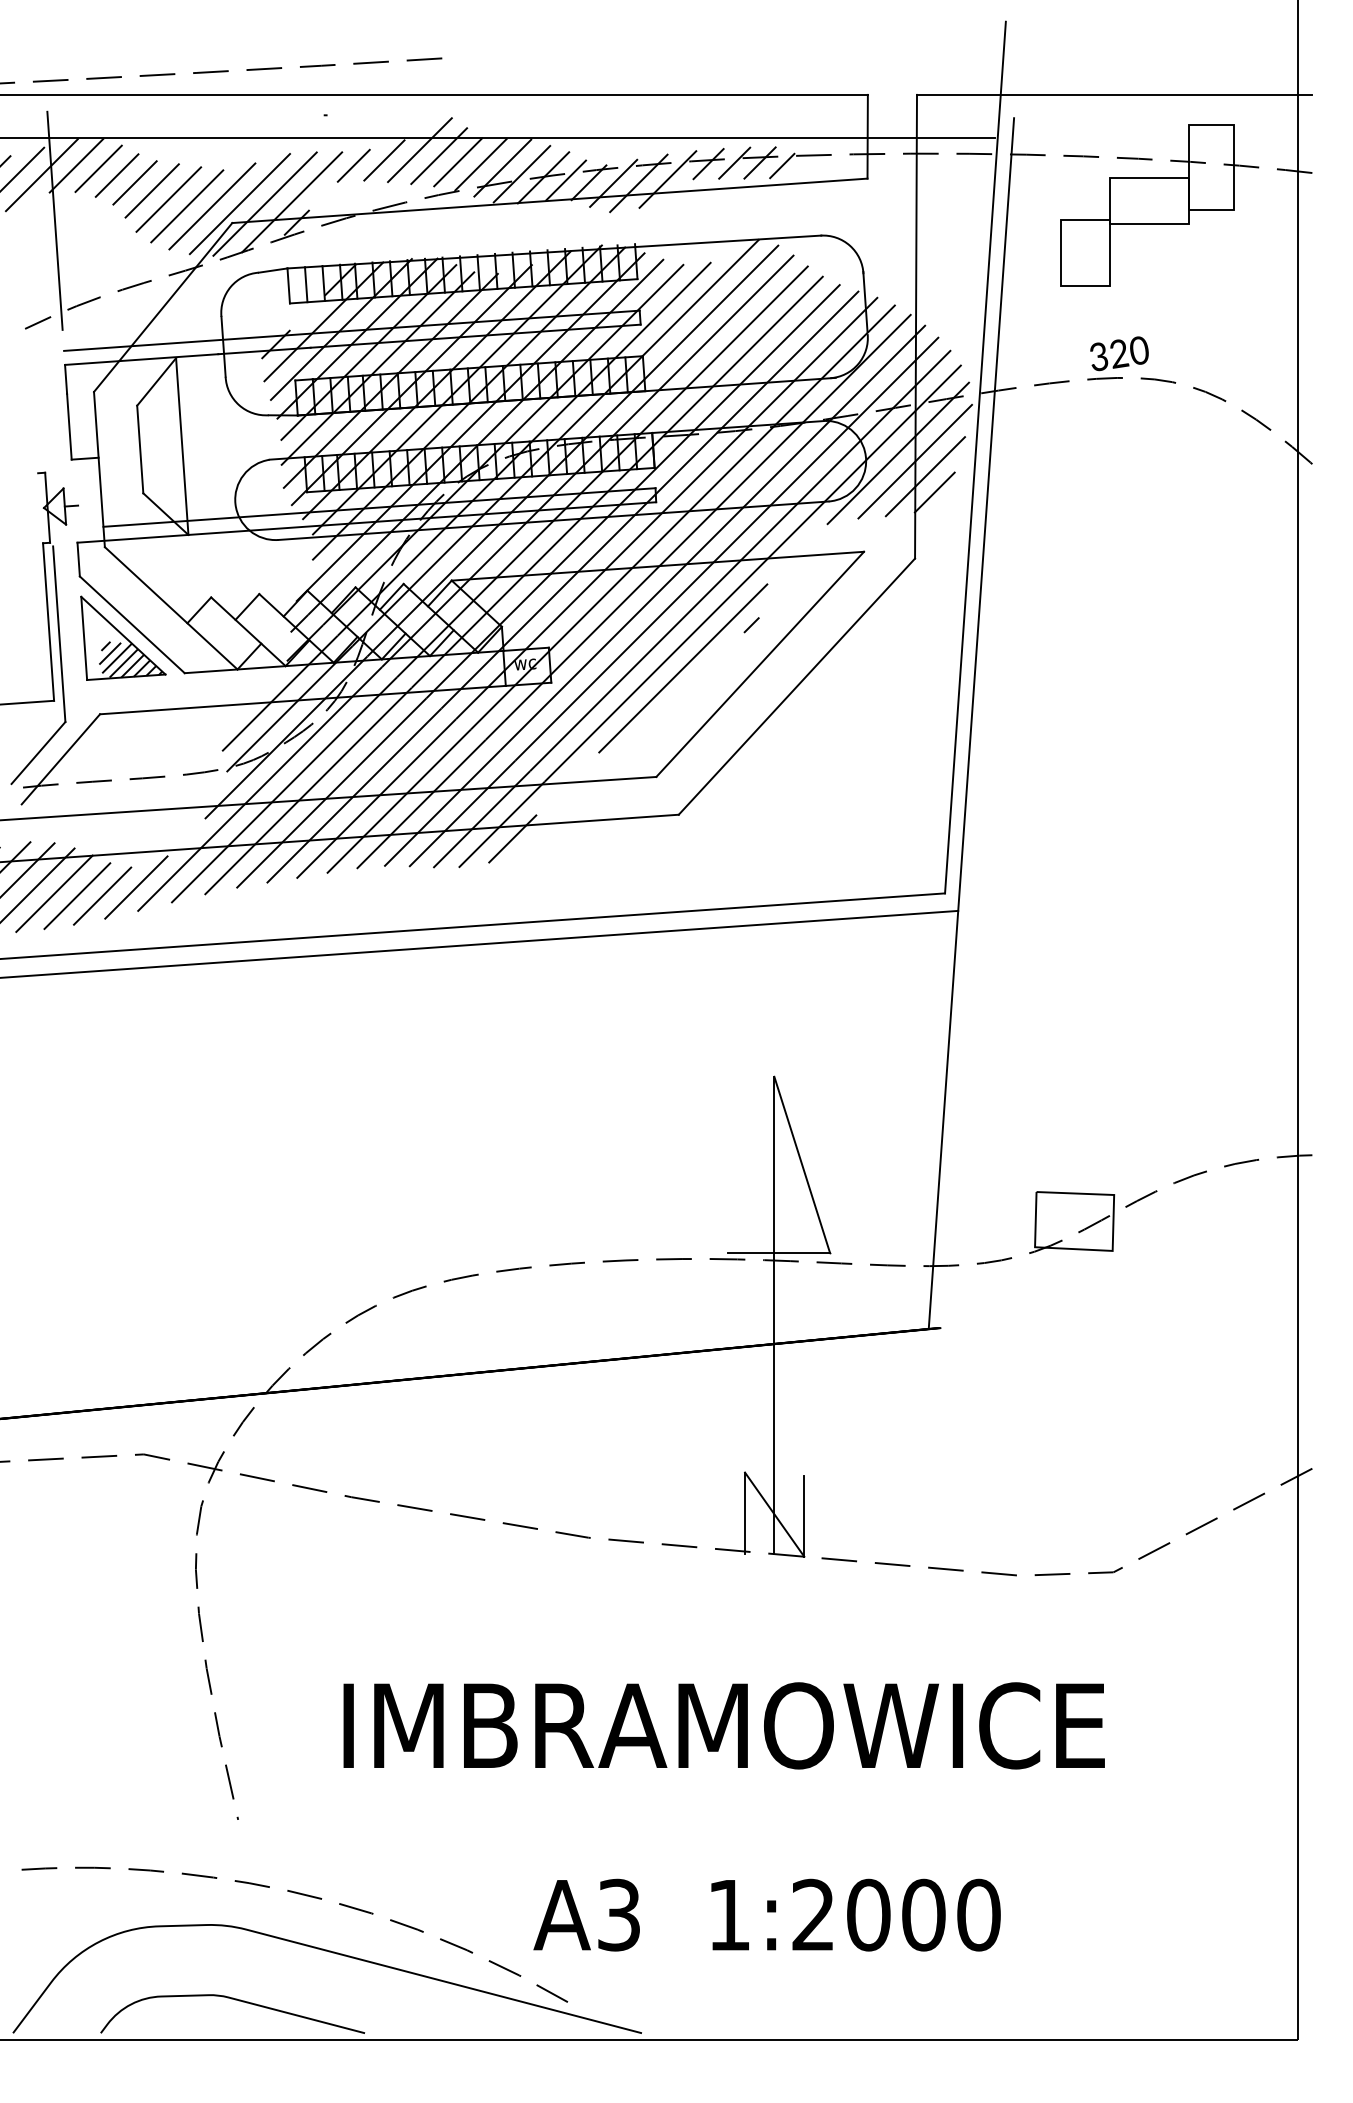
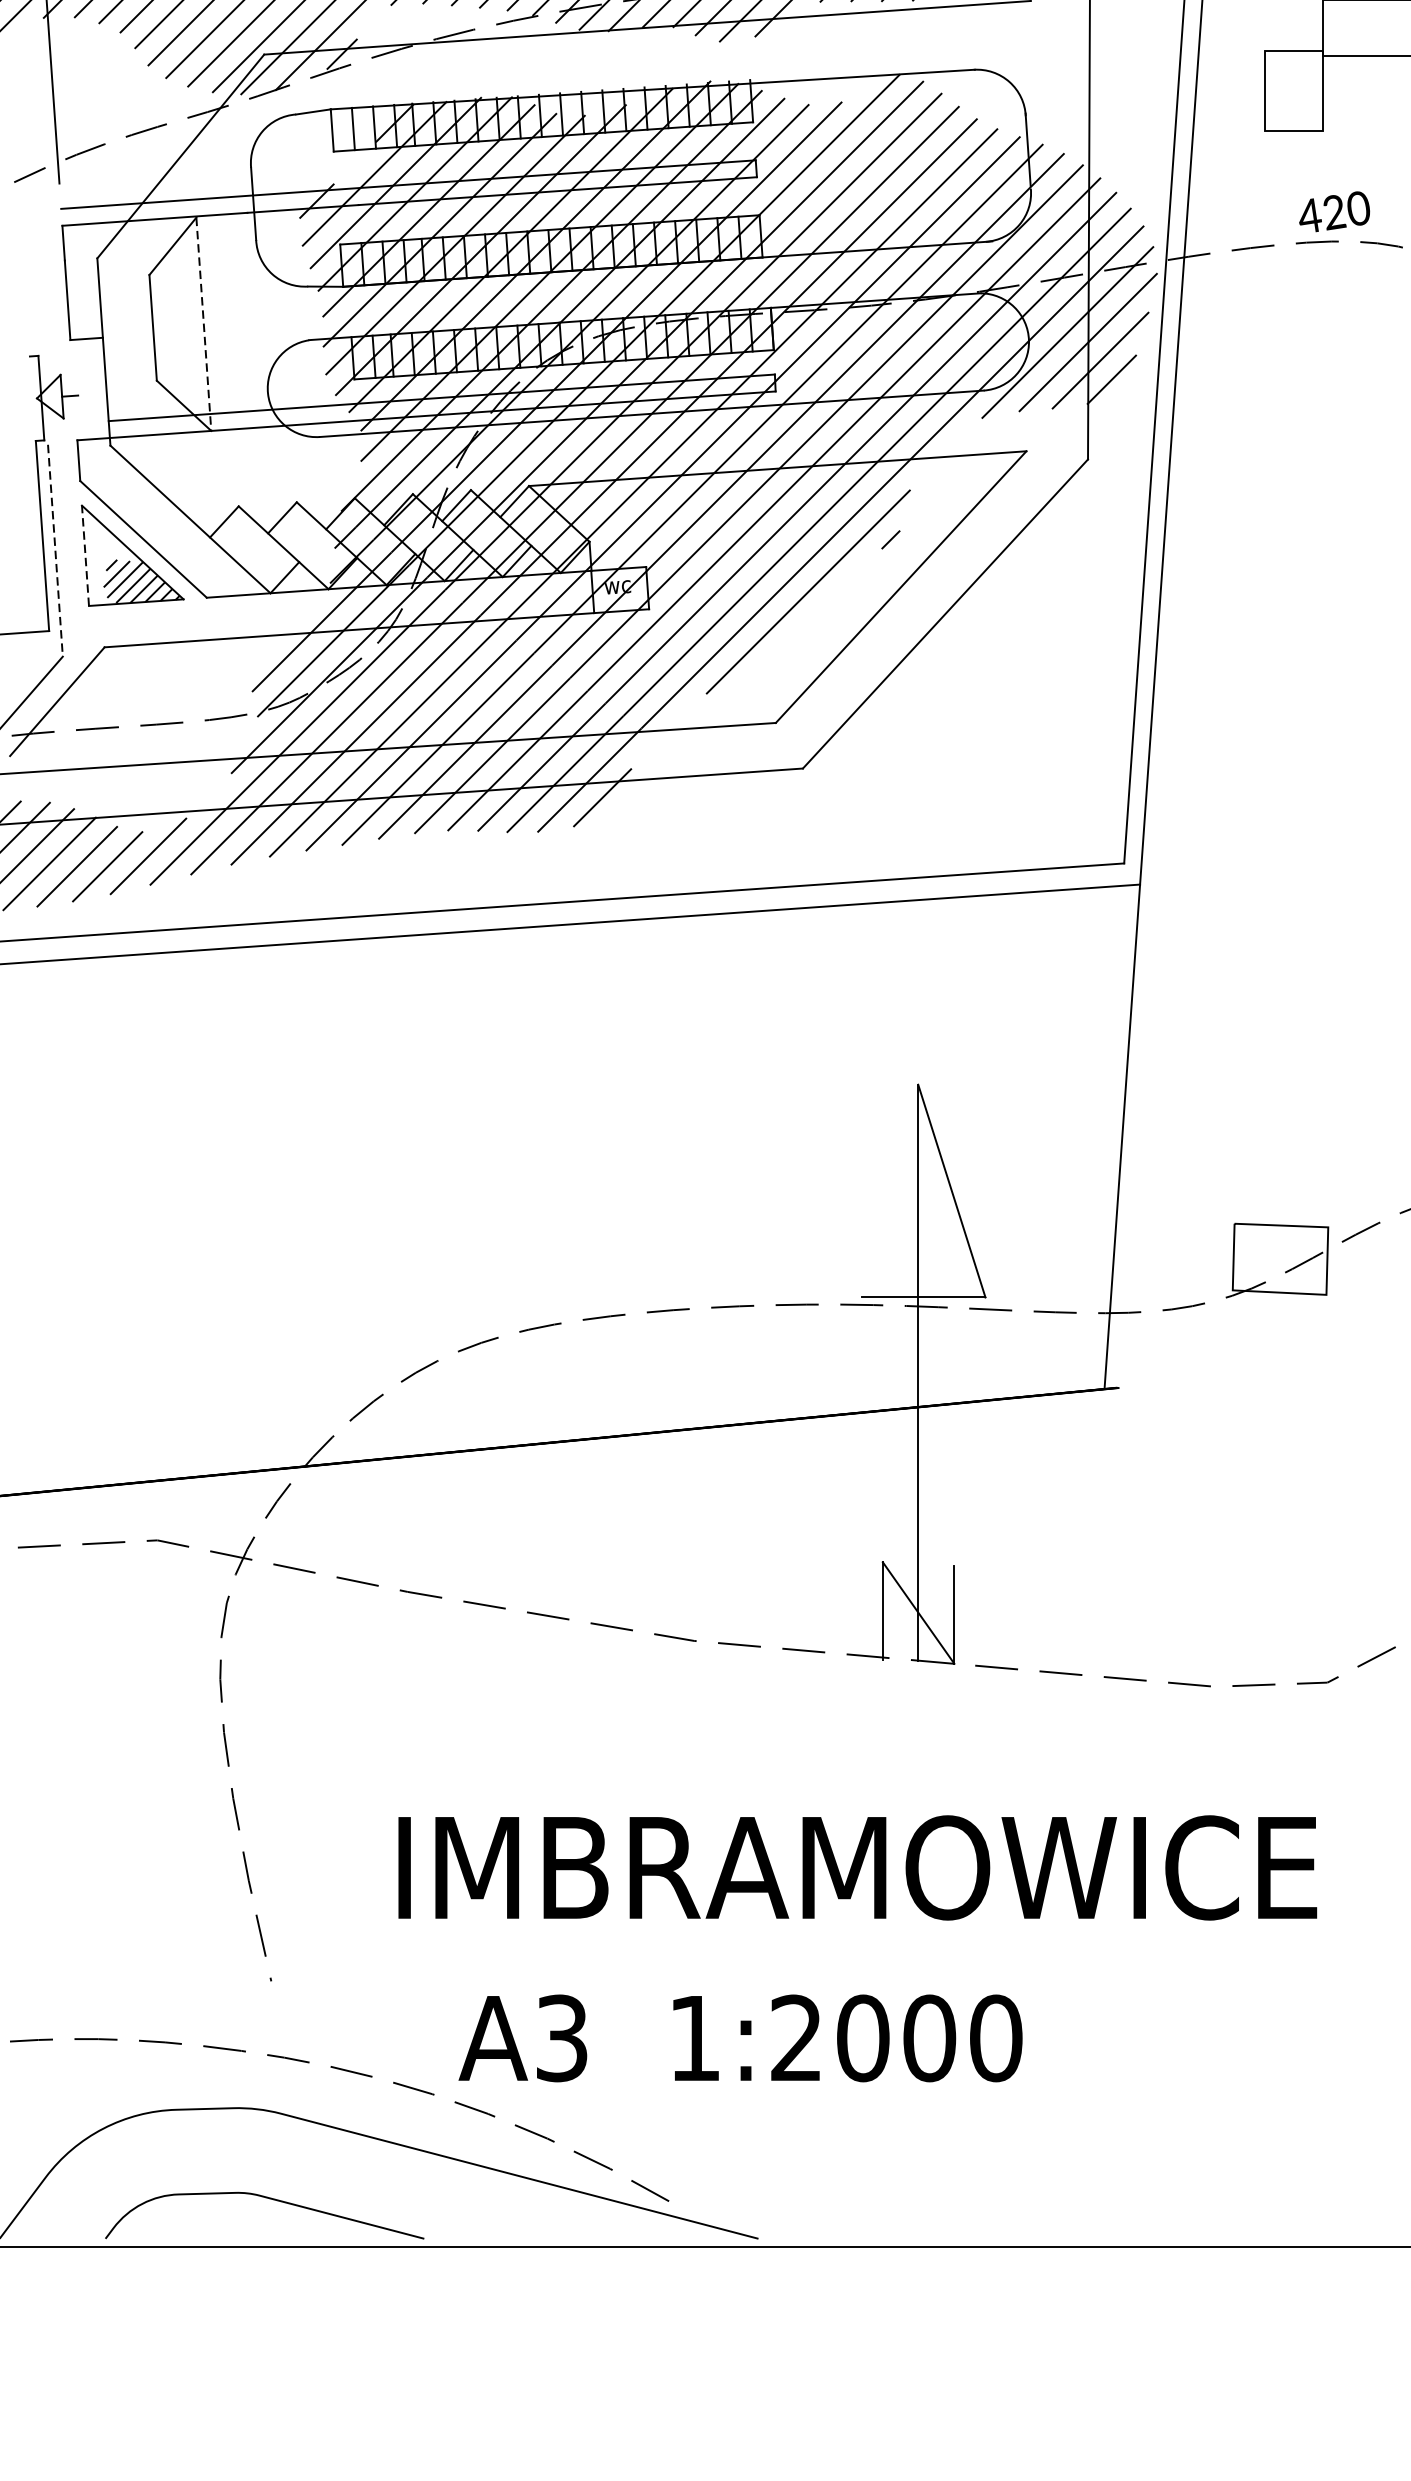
text: (1099, 356) -> (1310, 215), 320 -> 420
line: (182, 446) -> (204, 324), solid -> dashed
line: (59, 634) -> (55, 551), solid -> dashed
line: (84, 638) -> (85, 555), solid -> dashed
text: (766, 1914) -> (739, 2037), moved

